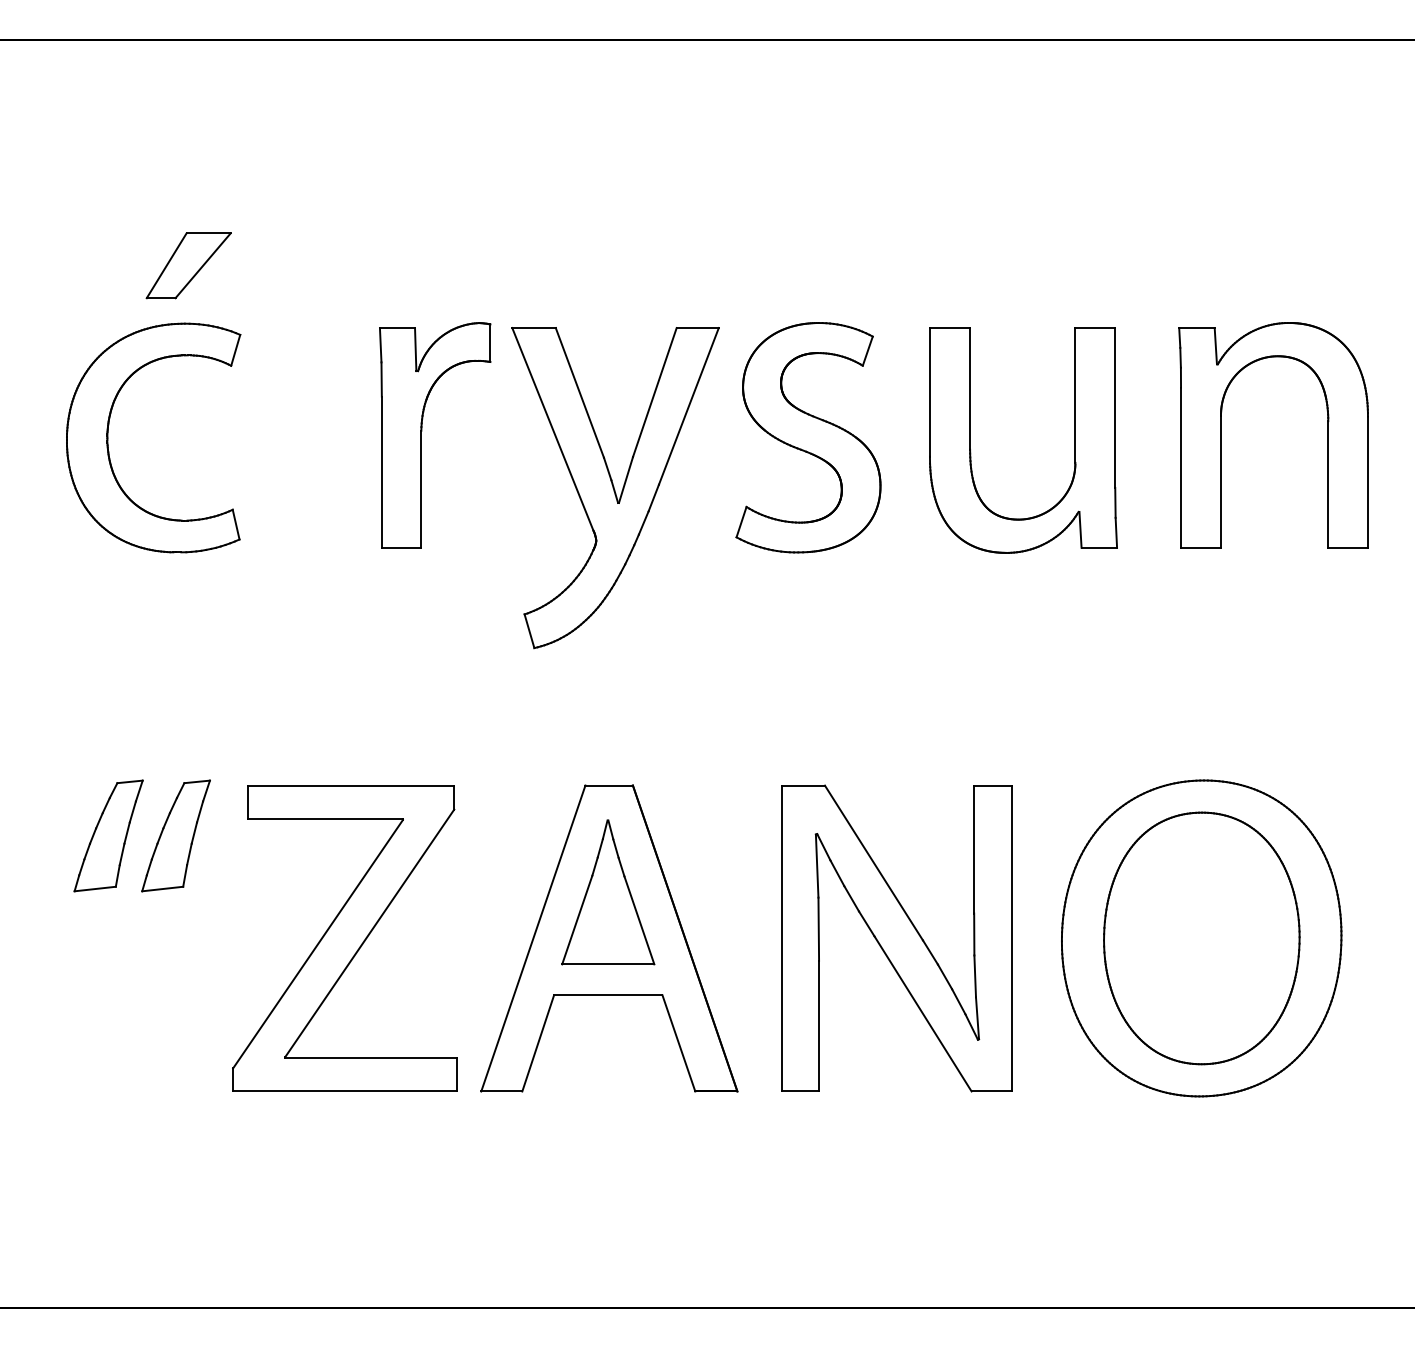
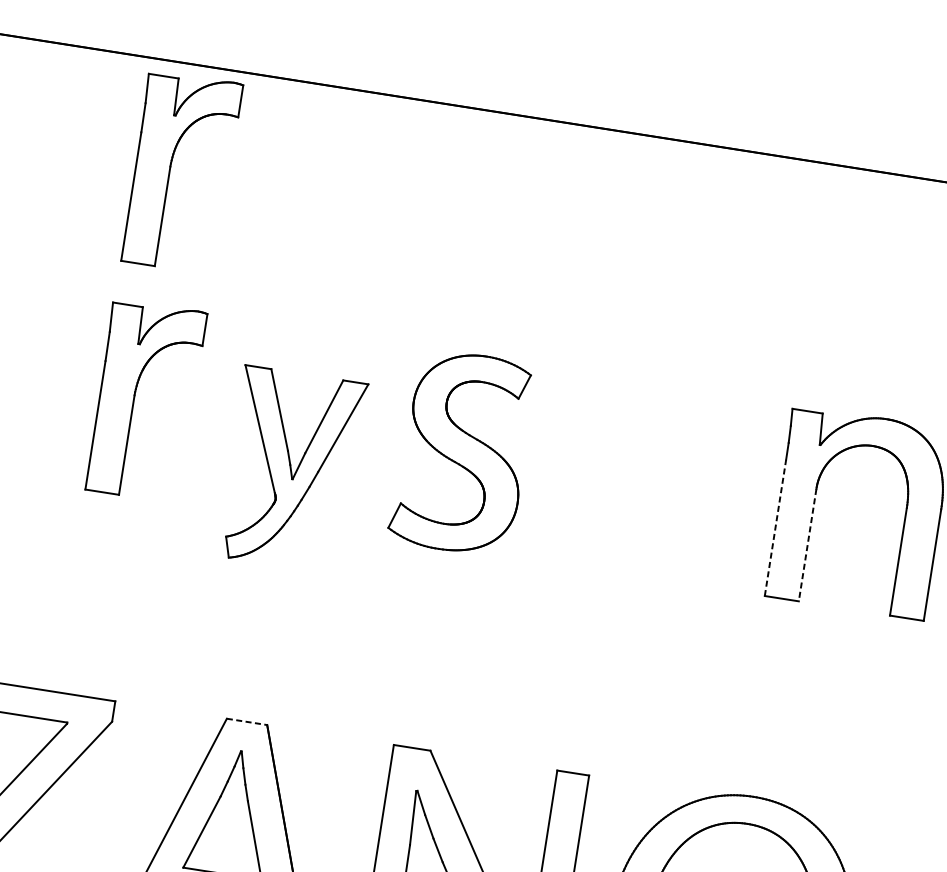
part: (422, 162) -> (171, 167), added
part: (1074, 440) -> (688, 490), removed
line: (1181, 467) -> (775, 527), solid -> dashed
line: (1221, 482) -> (807, 545), solid -> dashed
part: (615, 488) -> (291, 470), size x0.7
line: (609, 785) -> (247, 721), solid -> dashed

